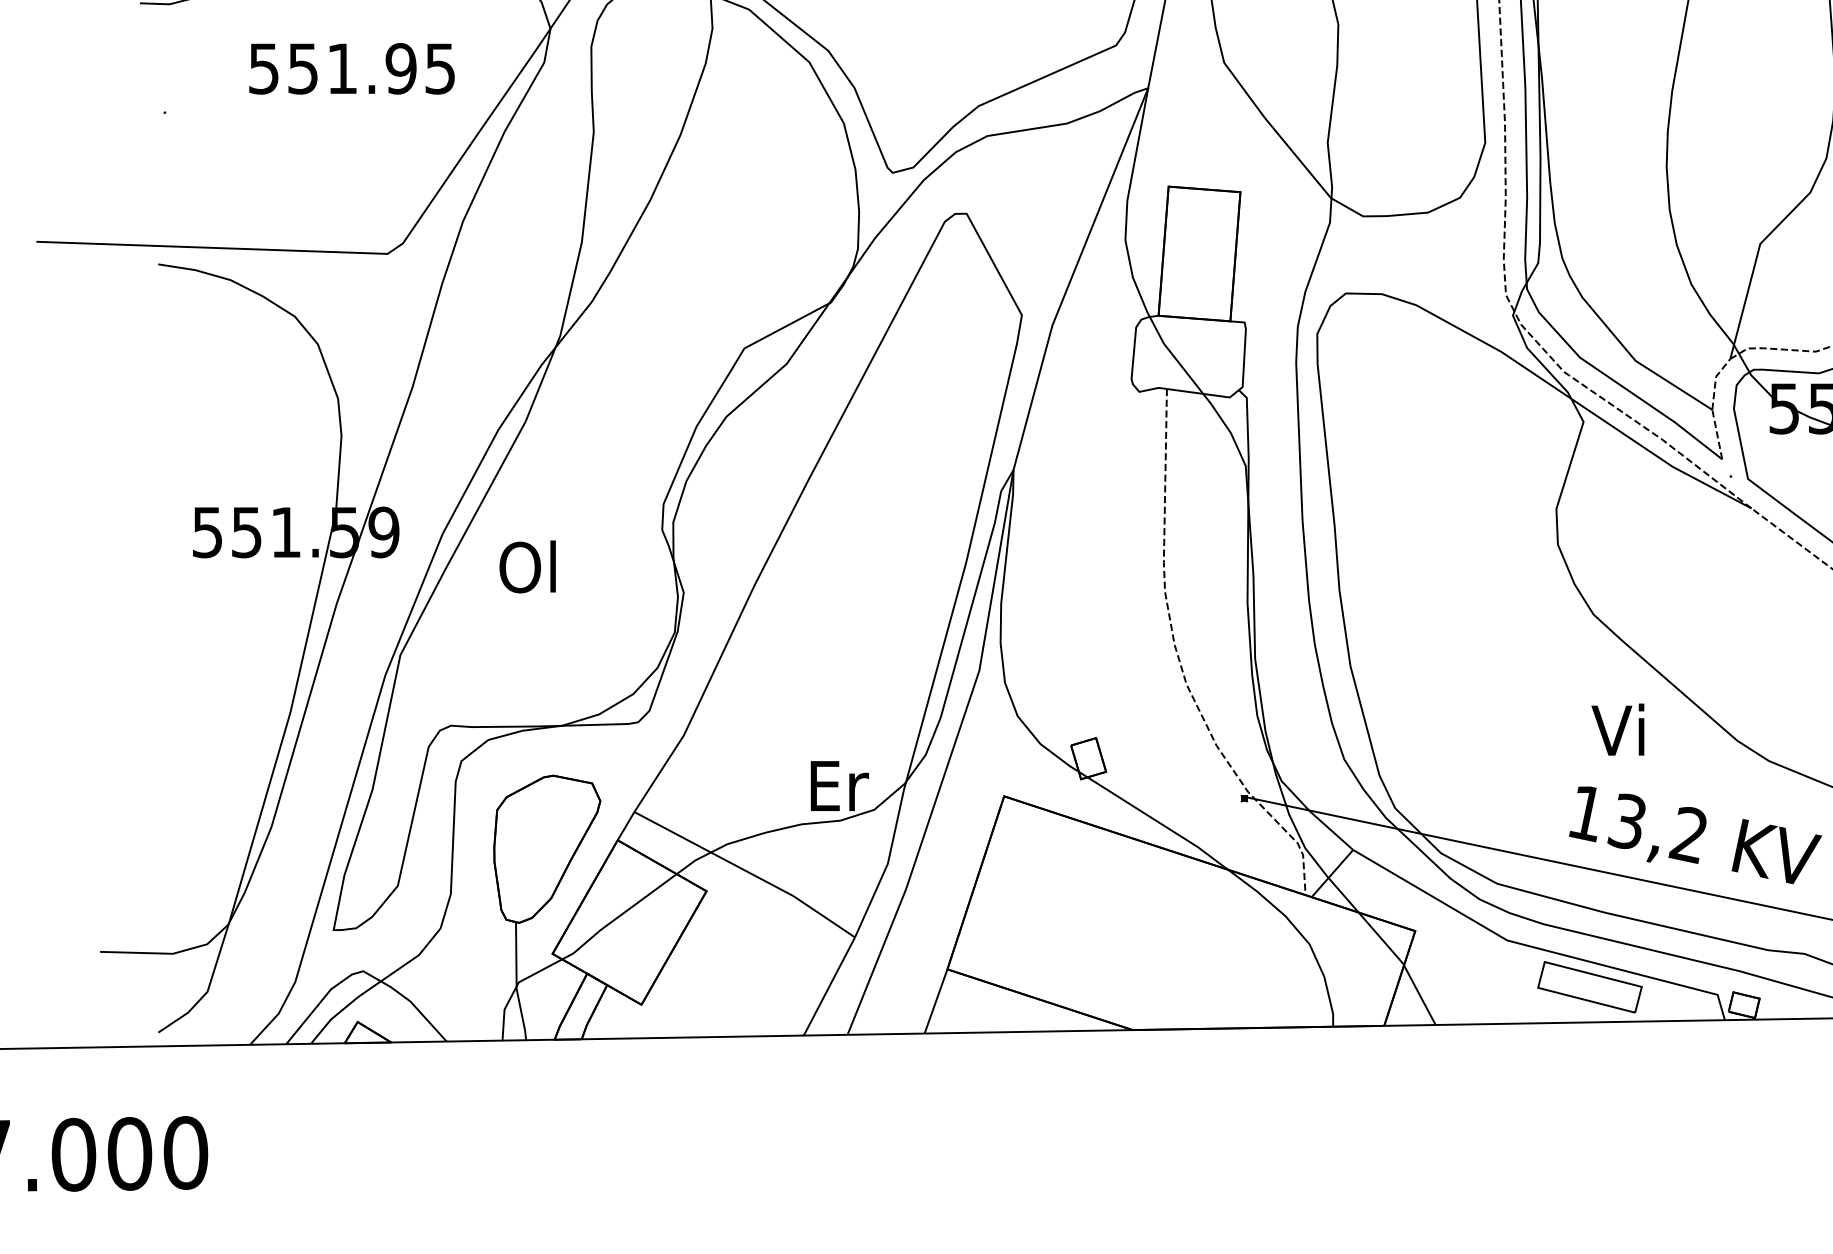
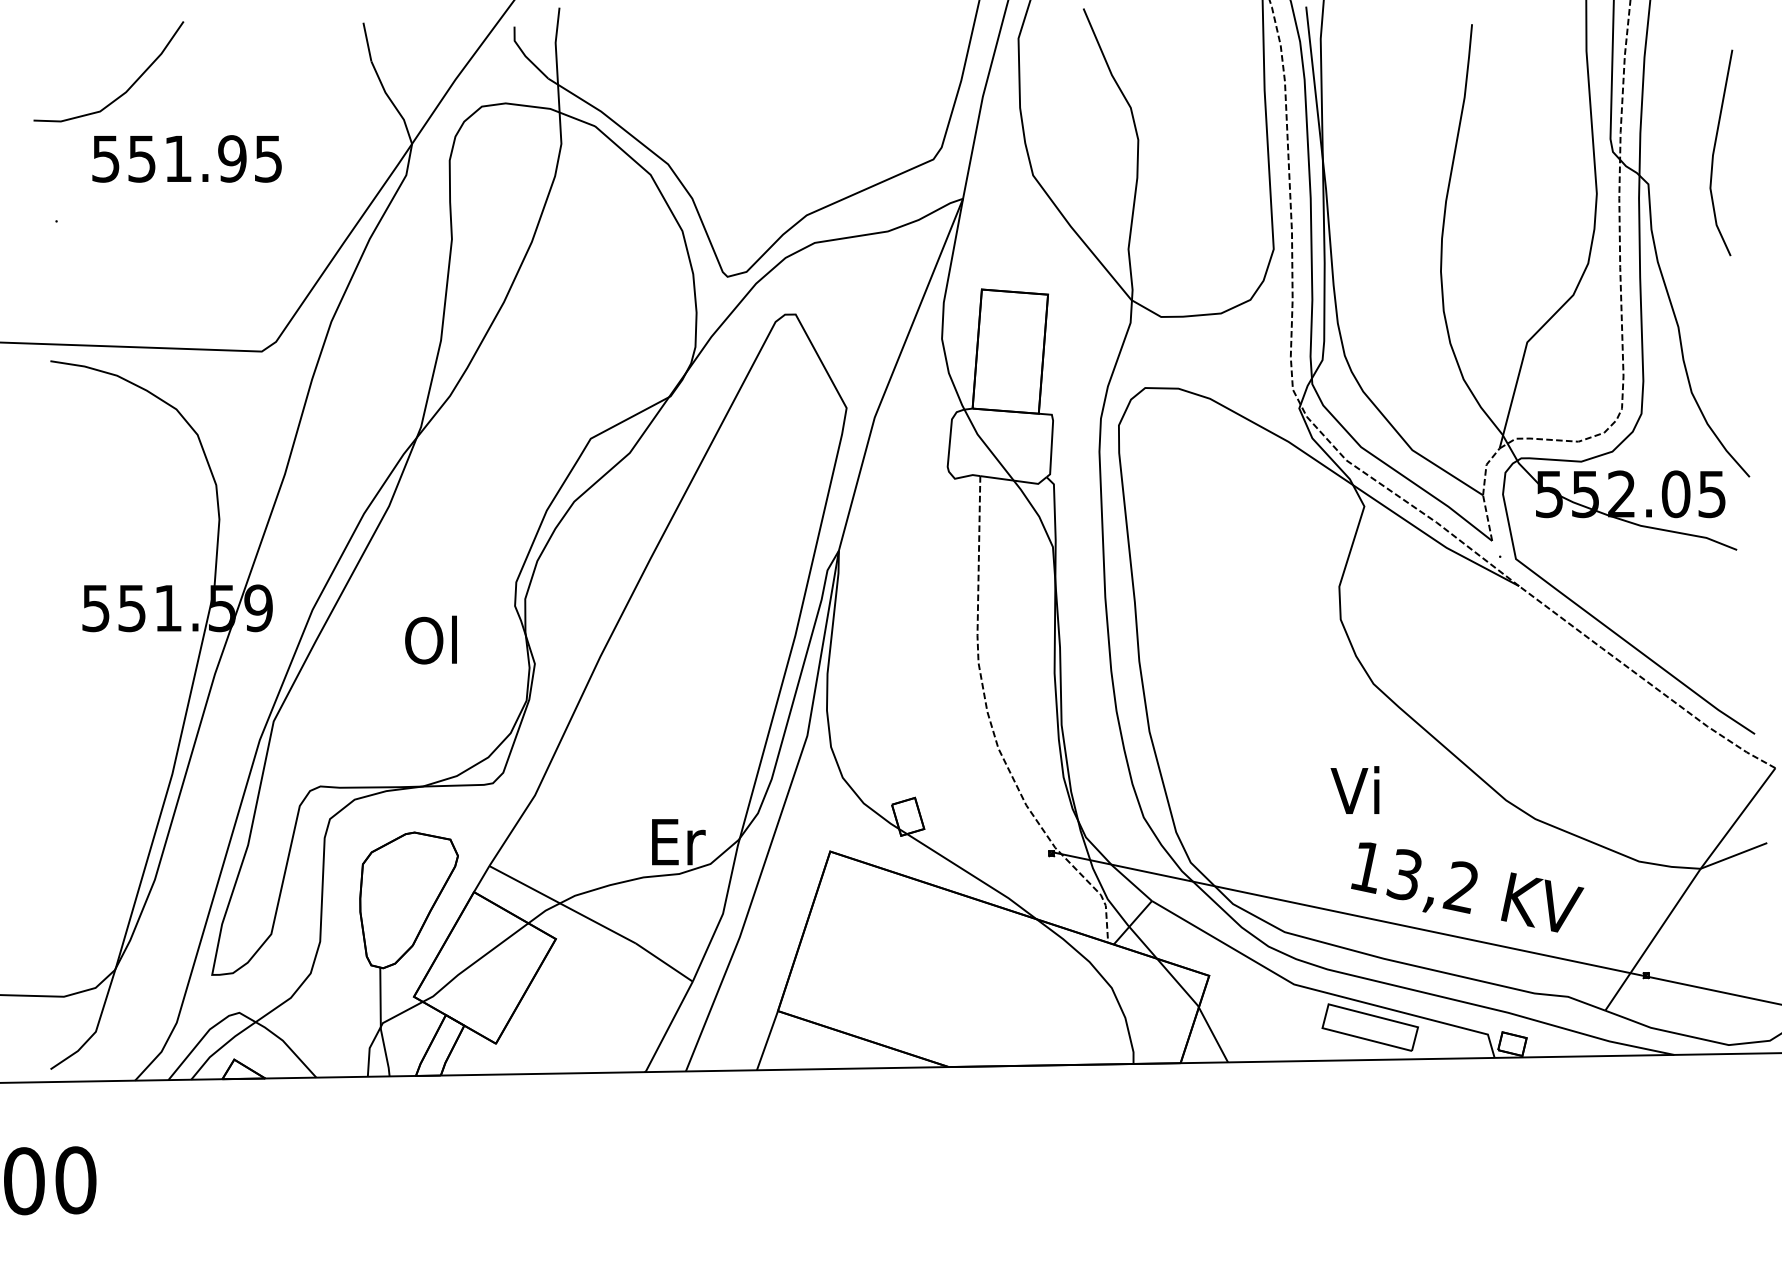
text: (351, 68) -> (186, 158), moved
text: (527, 566) -> (430, 639), moved
text: (1617, 728) -> (1354, 789), moved

